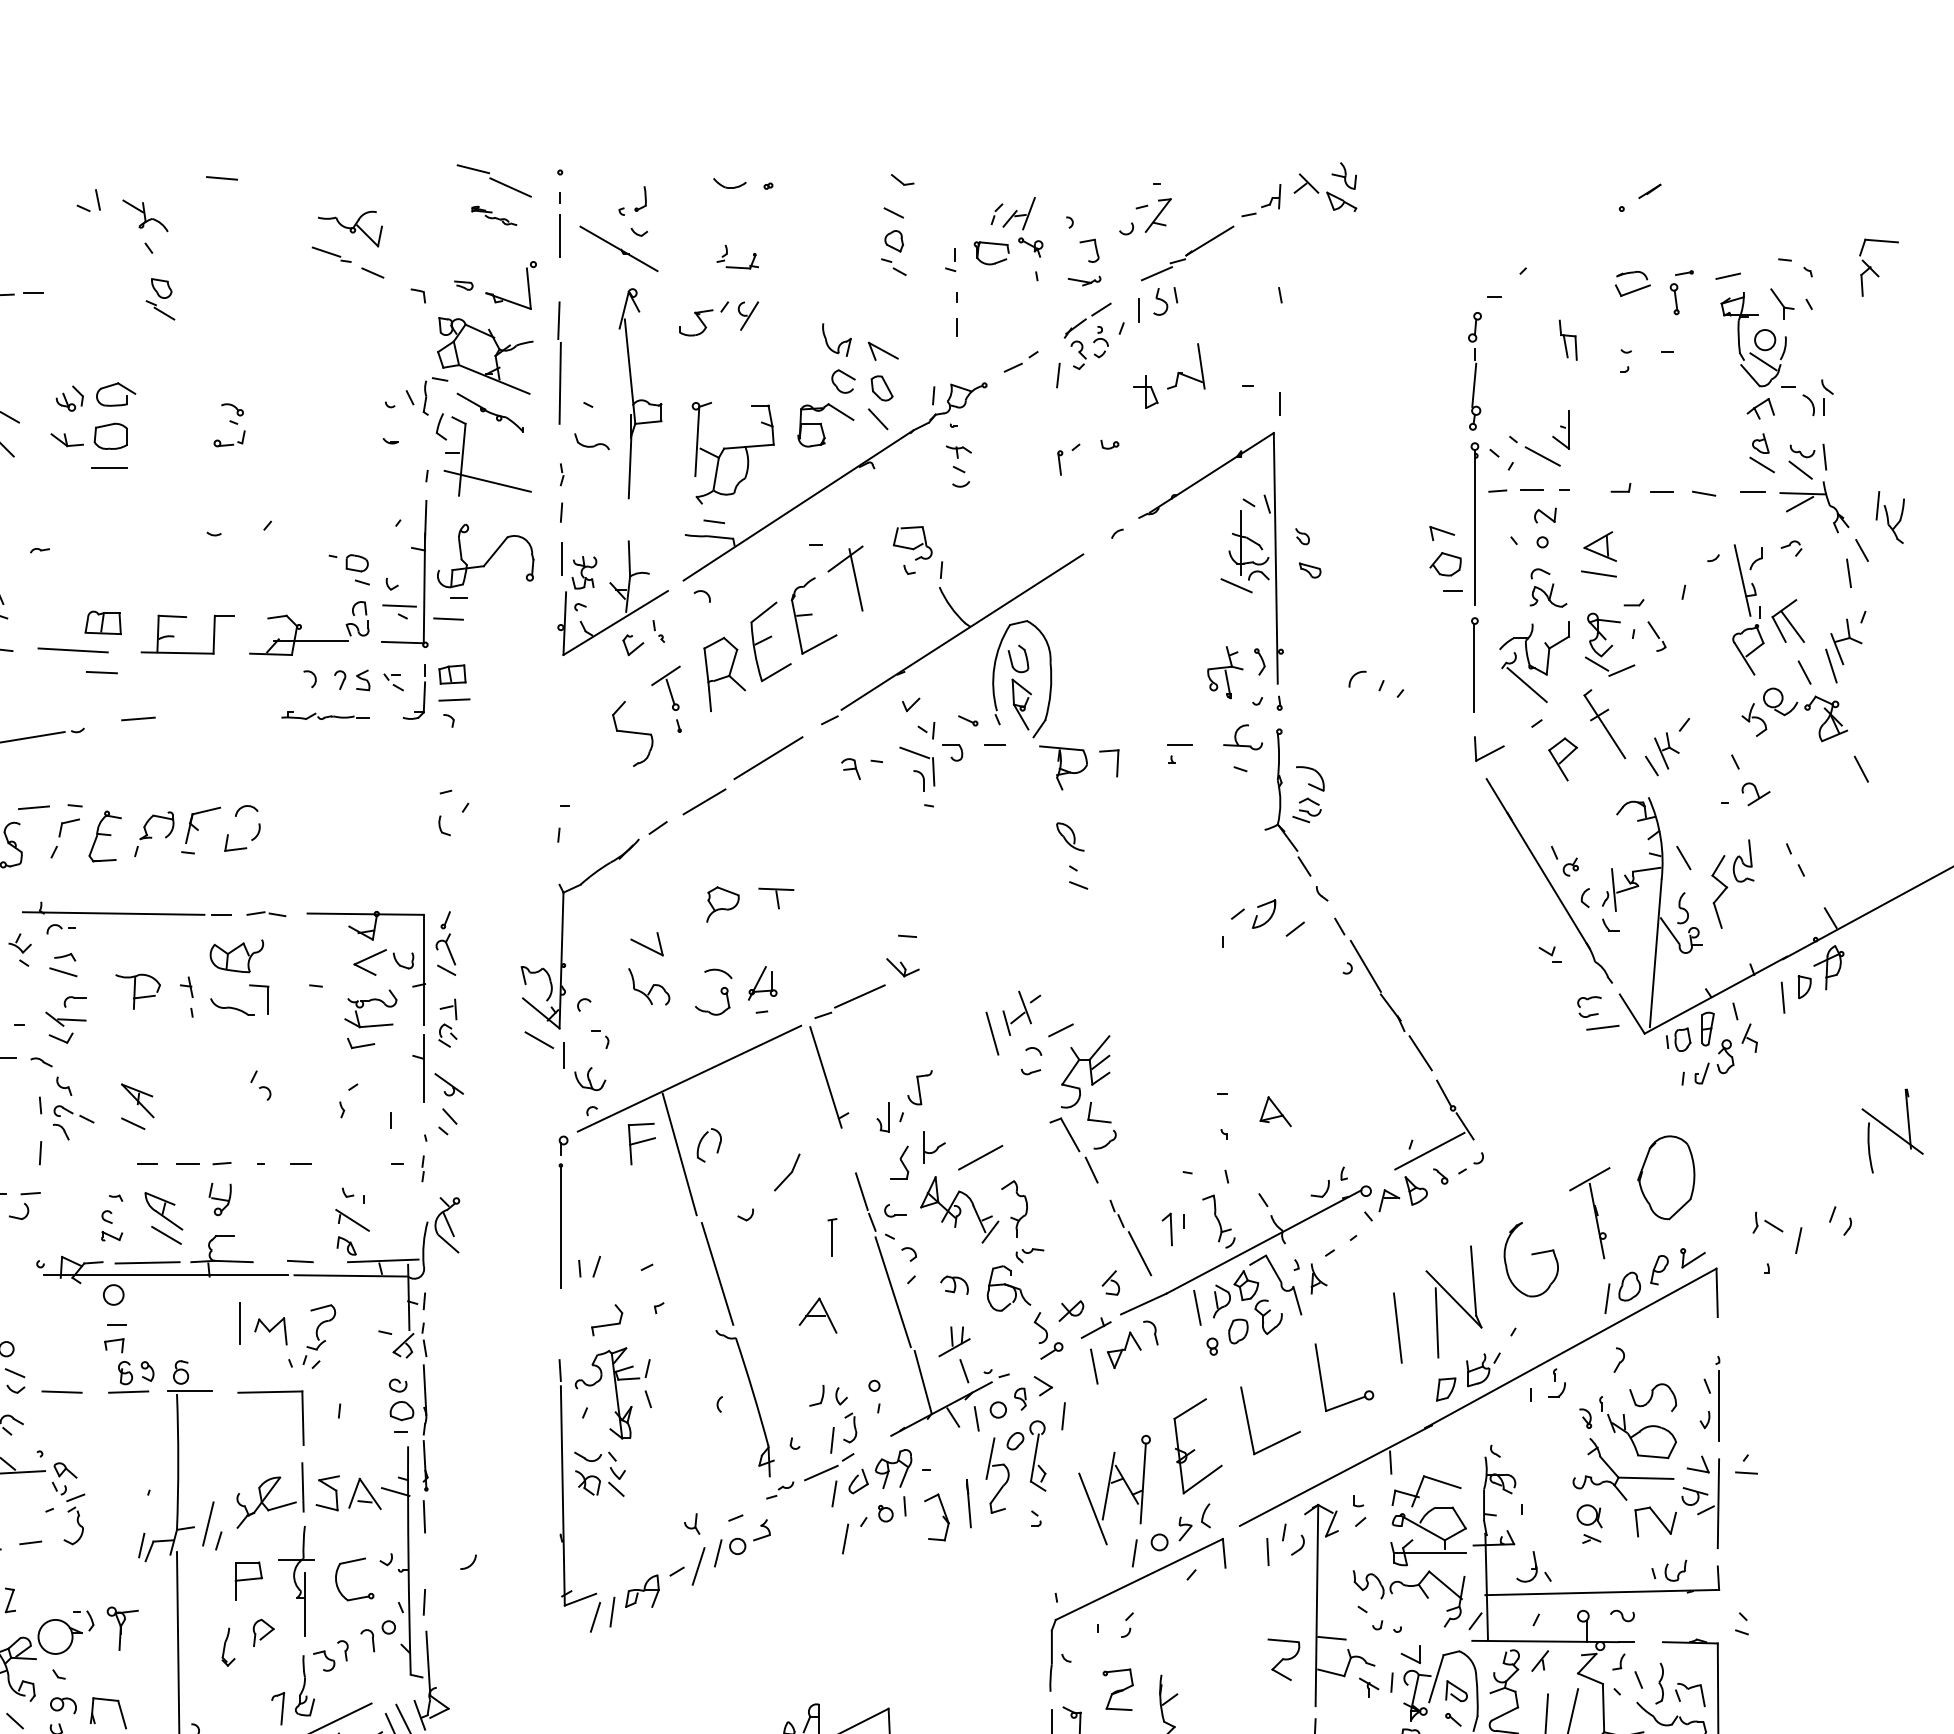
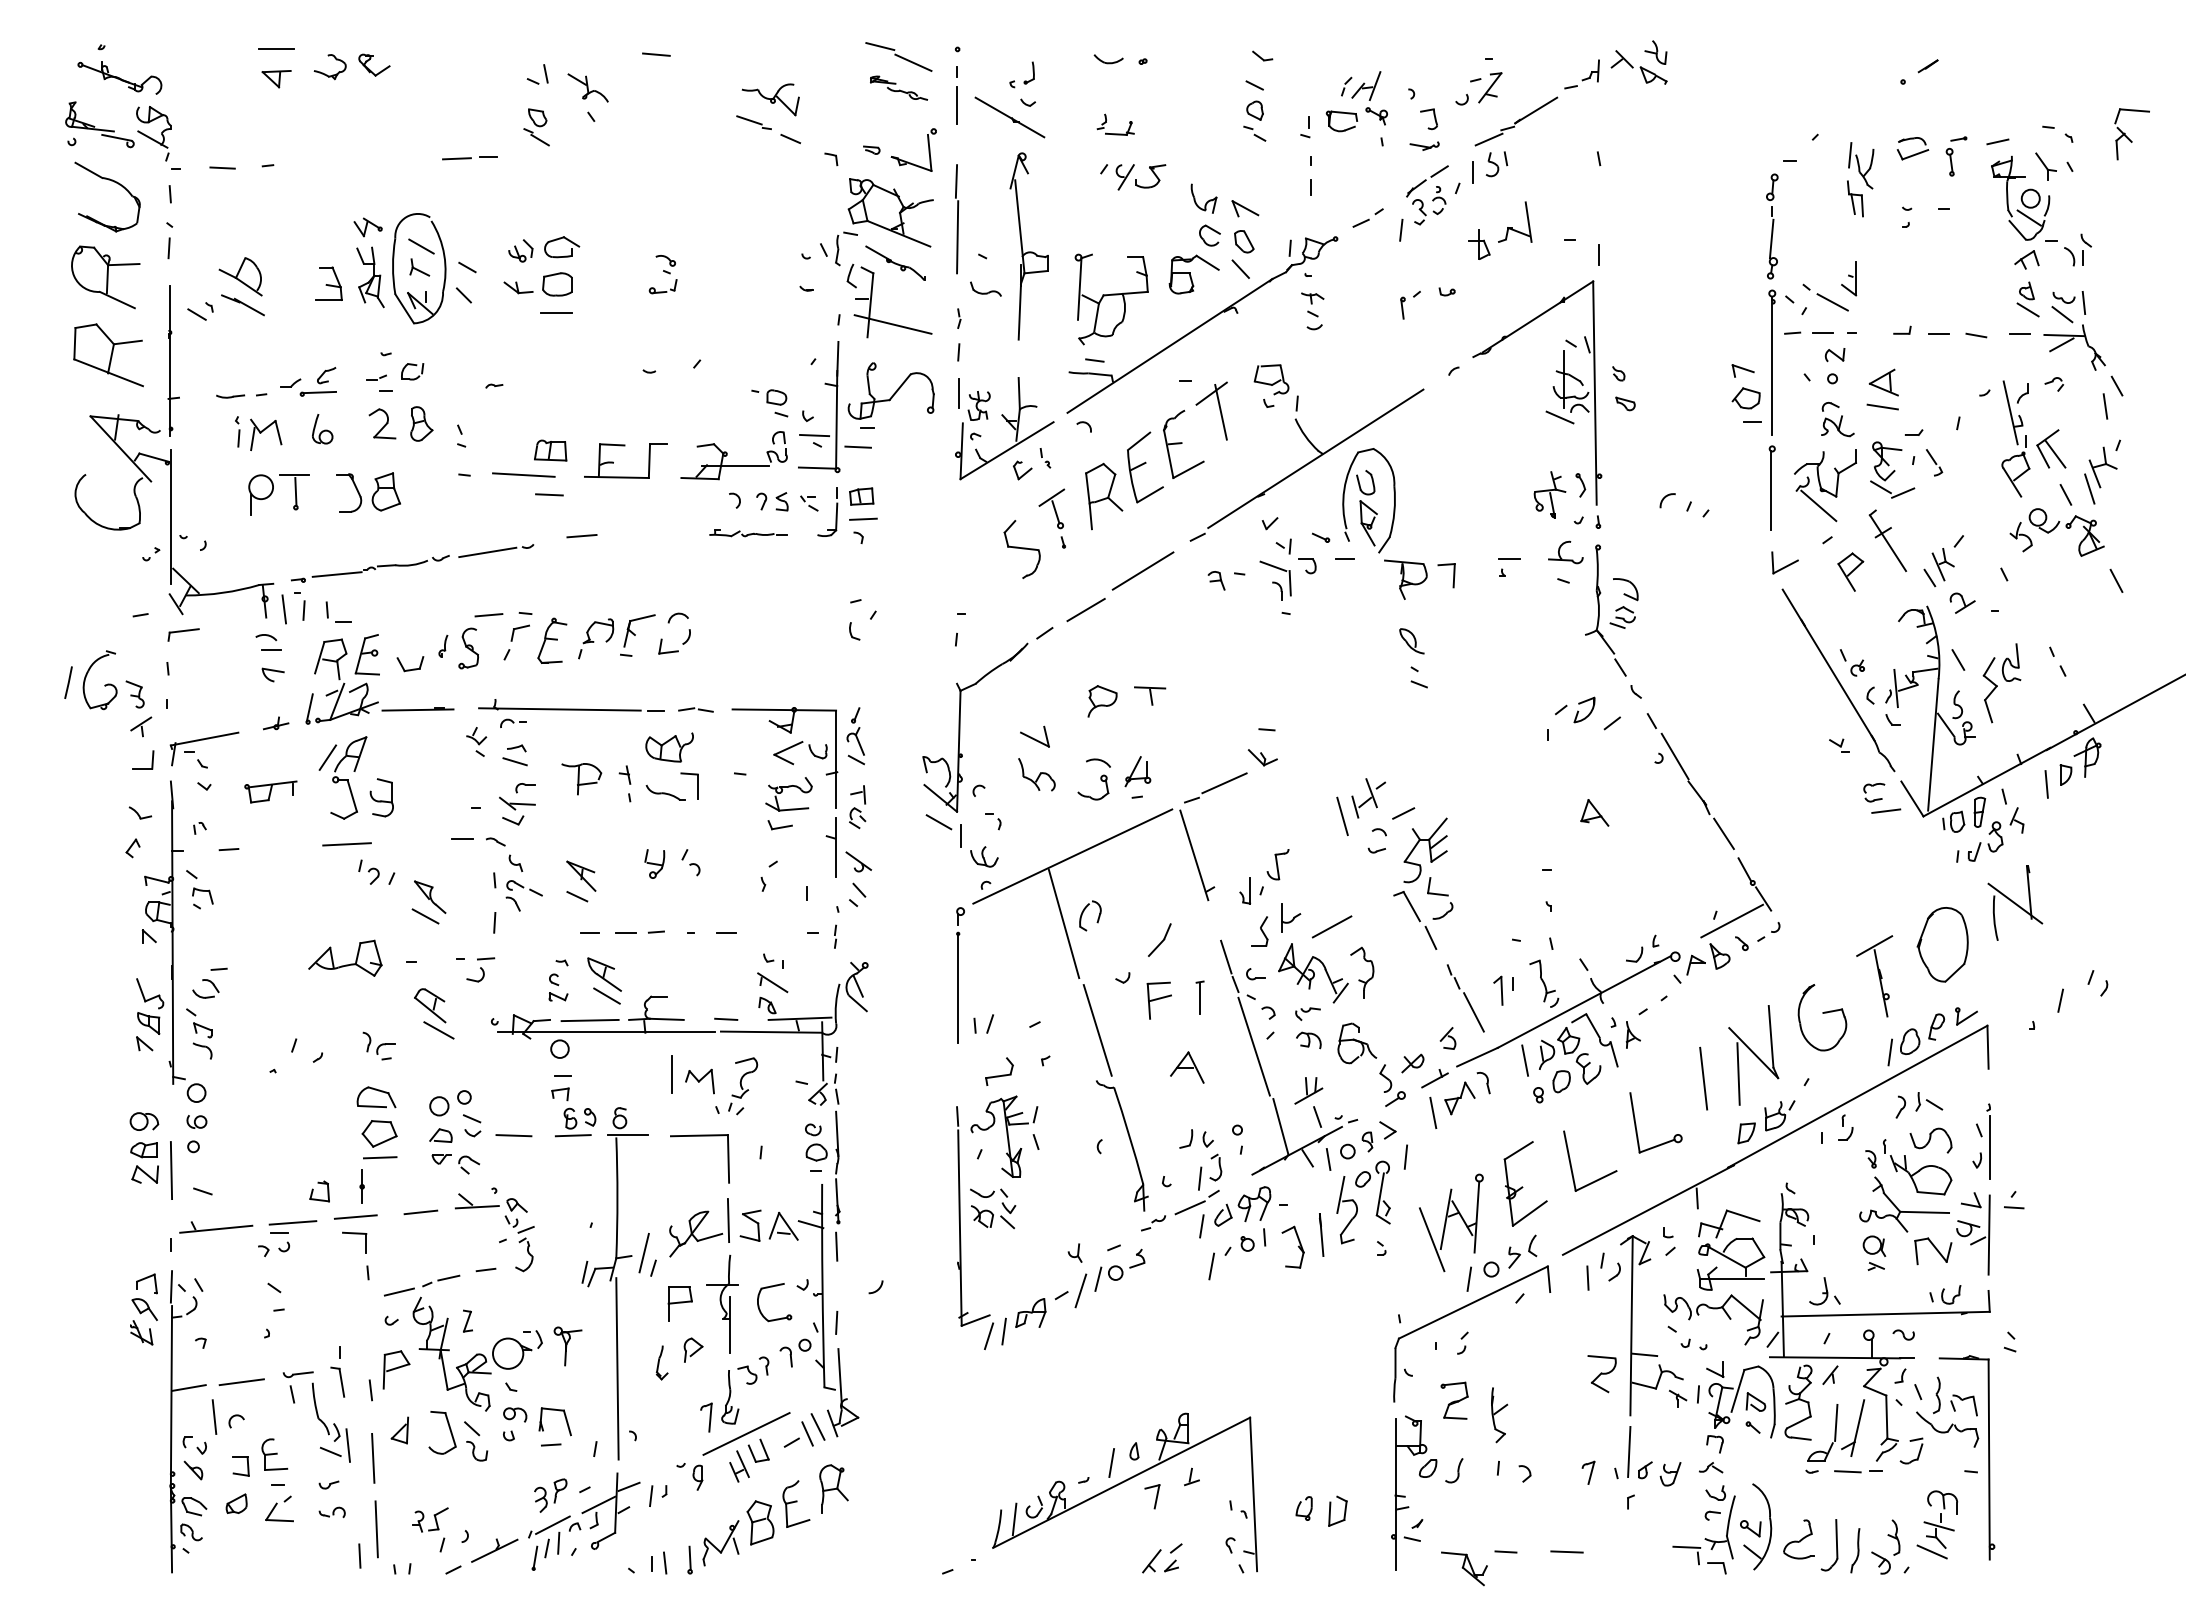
part: (493, 215) -> (898, 87), size x1.43
part: (160, 299) -> (536, 127), moved
part: (695, 323) -> (1150, 176), moved
part: (1890, 517) -> (1861, 165), moved
part: (1755, 793) -> (1962, 602), moved
part: (1275, 1111) -> (1594, 812), moved
part: (1892, 1130) -> (2015, 902), moved
part: (640, 1143) -> (1158, 1000), moved
part: (219, 1198) -> (654, 863), moved
part: (1768, 1222) -> (1929, 1101), moved
part: (1029, 1254) -> (1307, 1013), moved

